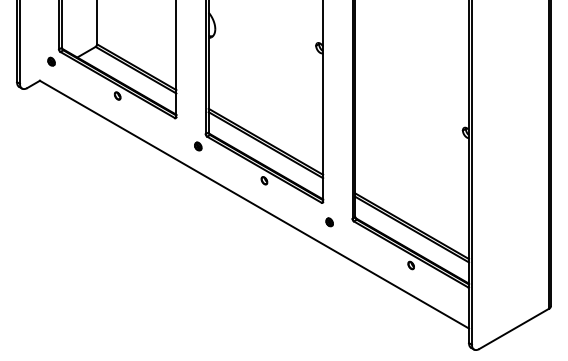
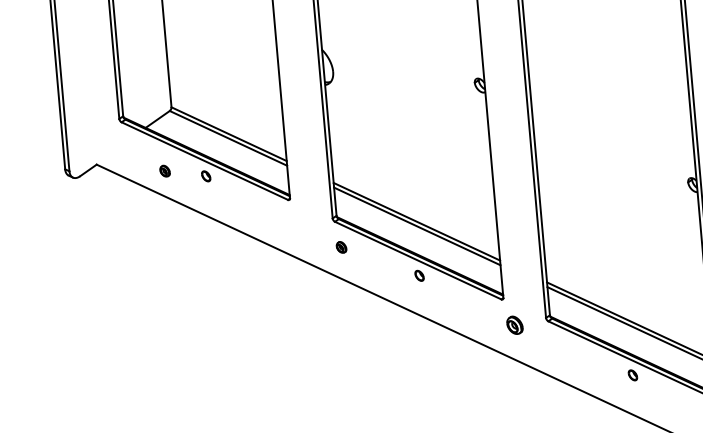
part: (51, 61) -> (164, 170), moved
part: (198, 146) -> (341, 247), moved
part: (329, 222) -> (514, 325), size x1.6

